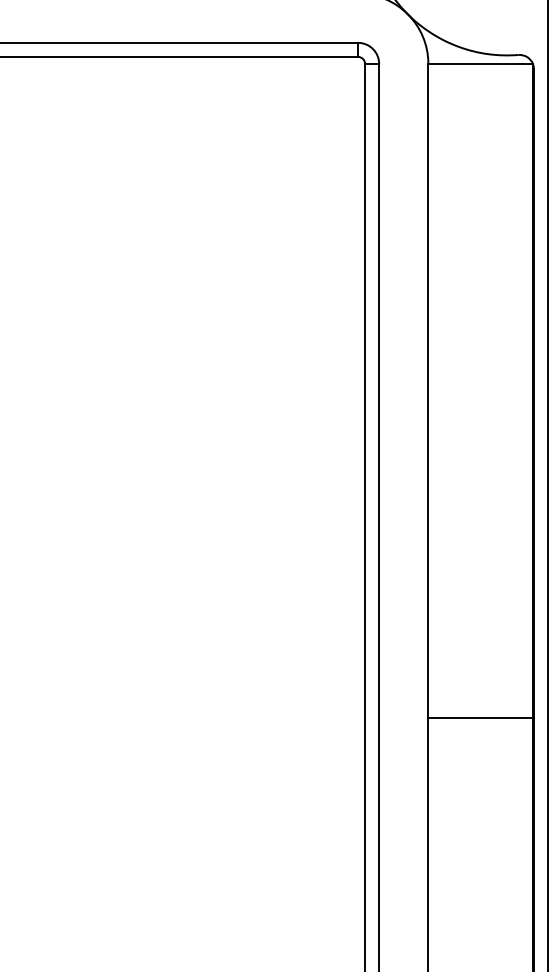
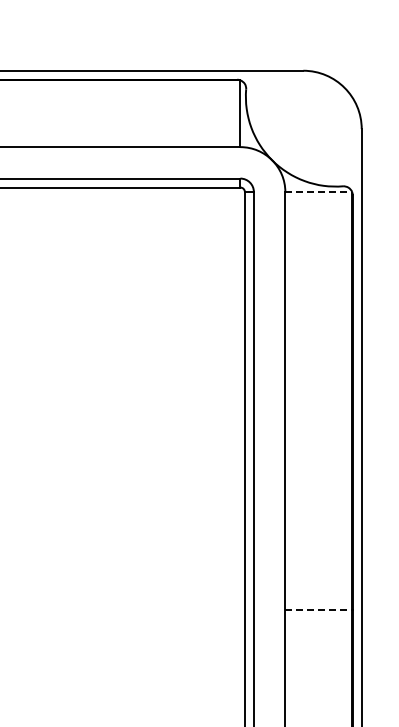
line: (481, 64) -> (319, 192), solid -> dashed
line: (480, 717) -> (318, 609), solid -> dashed

